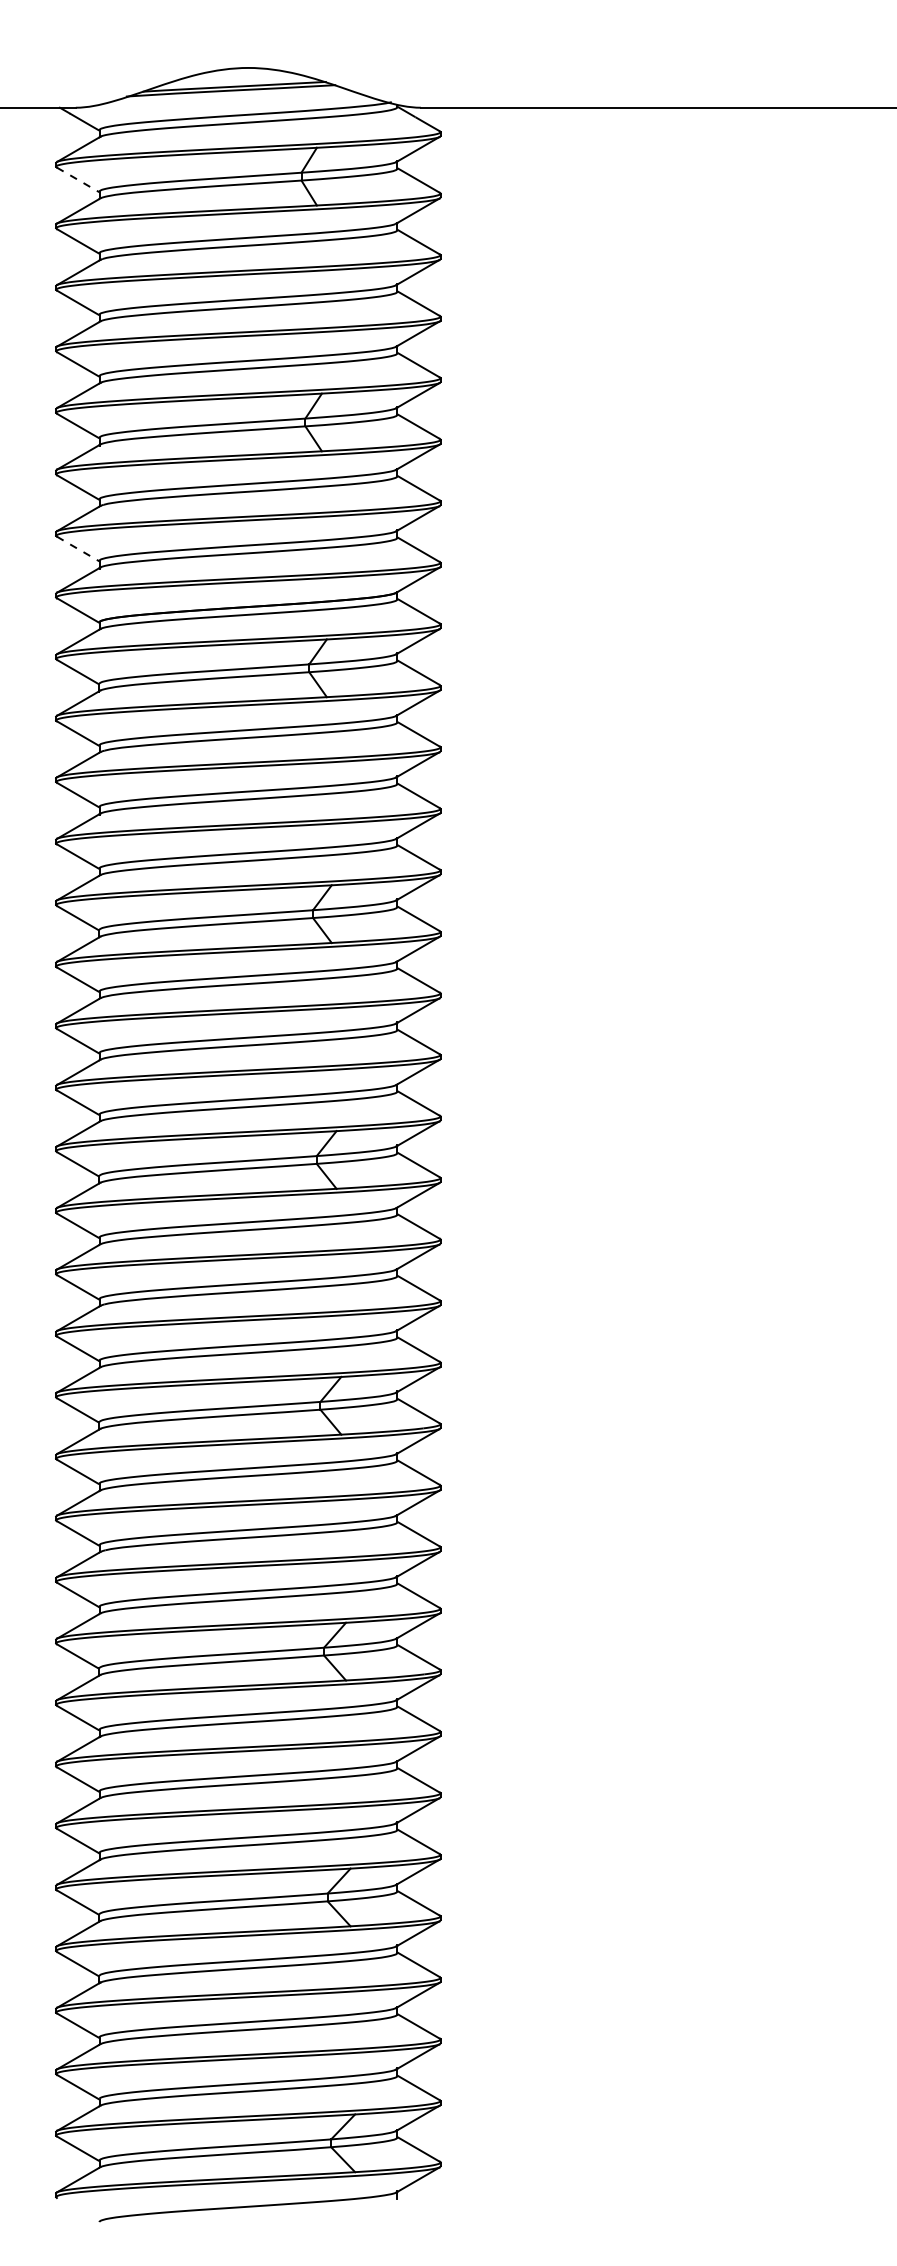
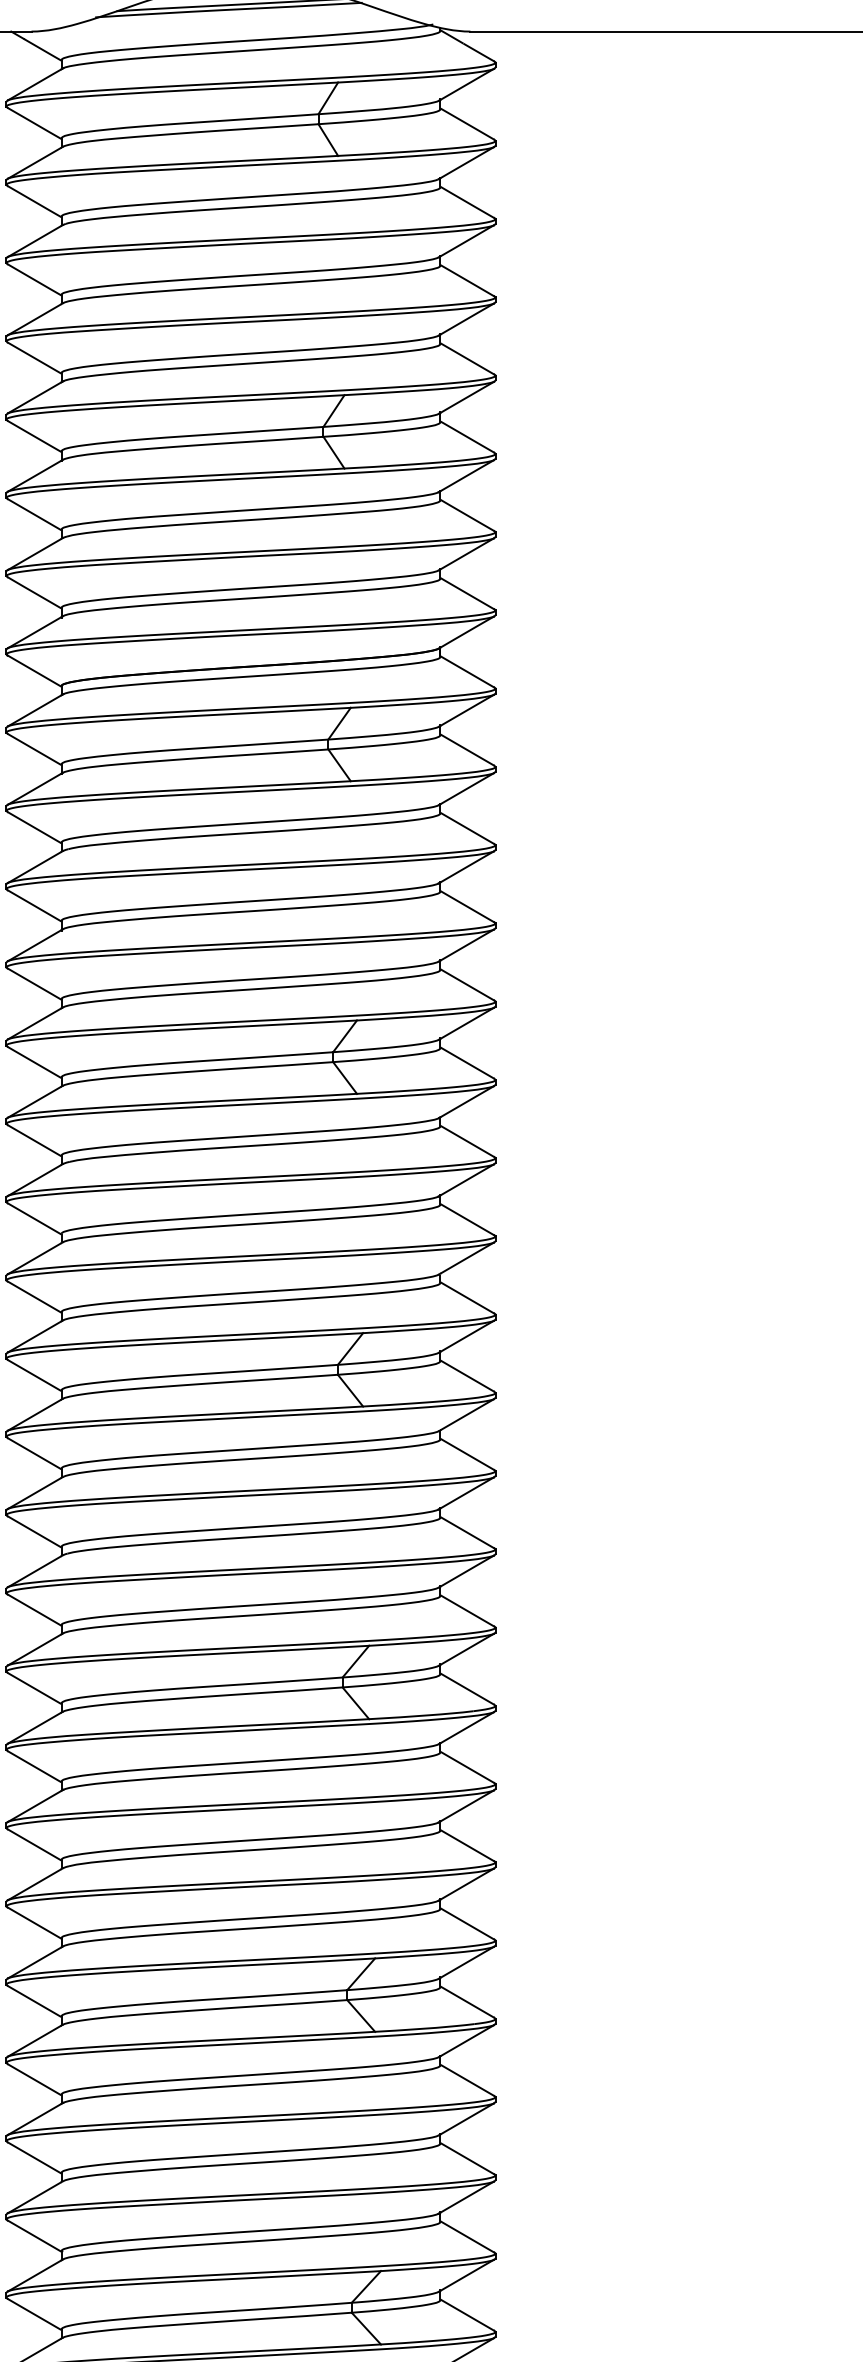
line: (78, 180) -> (34, 124), dashed -> solid
line: (78, 549) -> (34, 593), dashed -> solid

